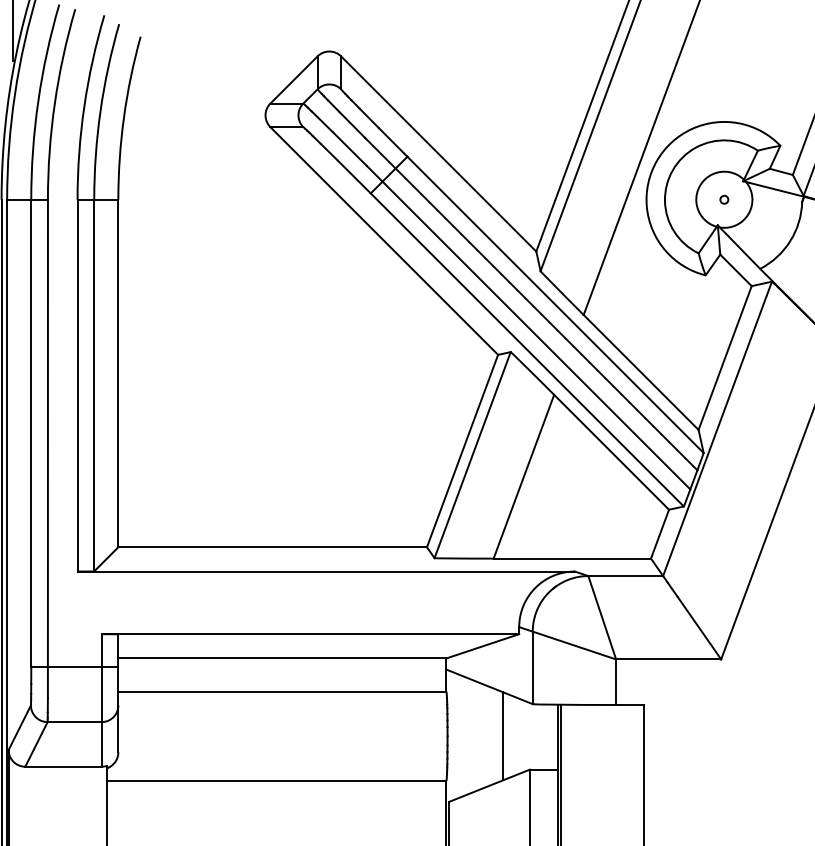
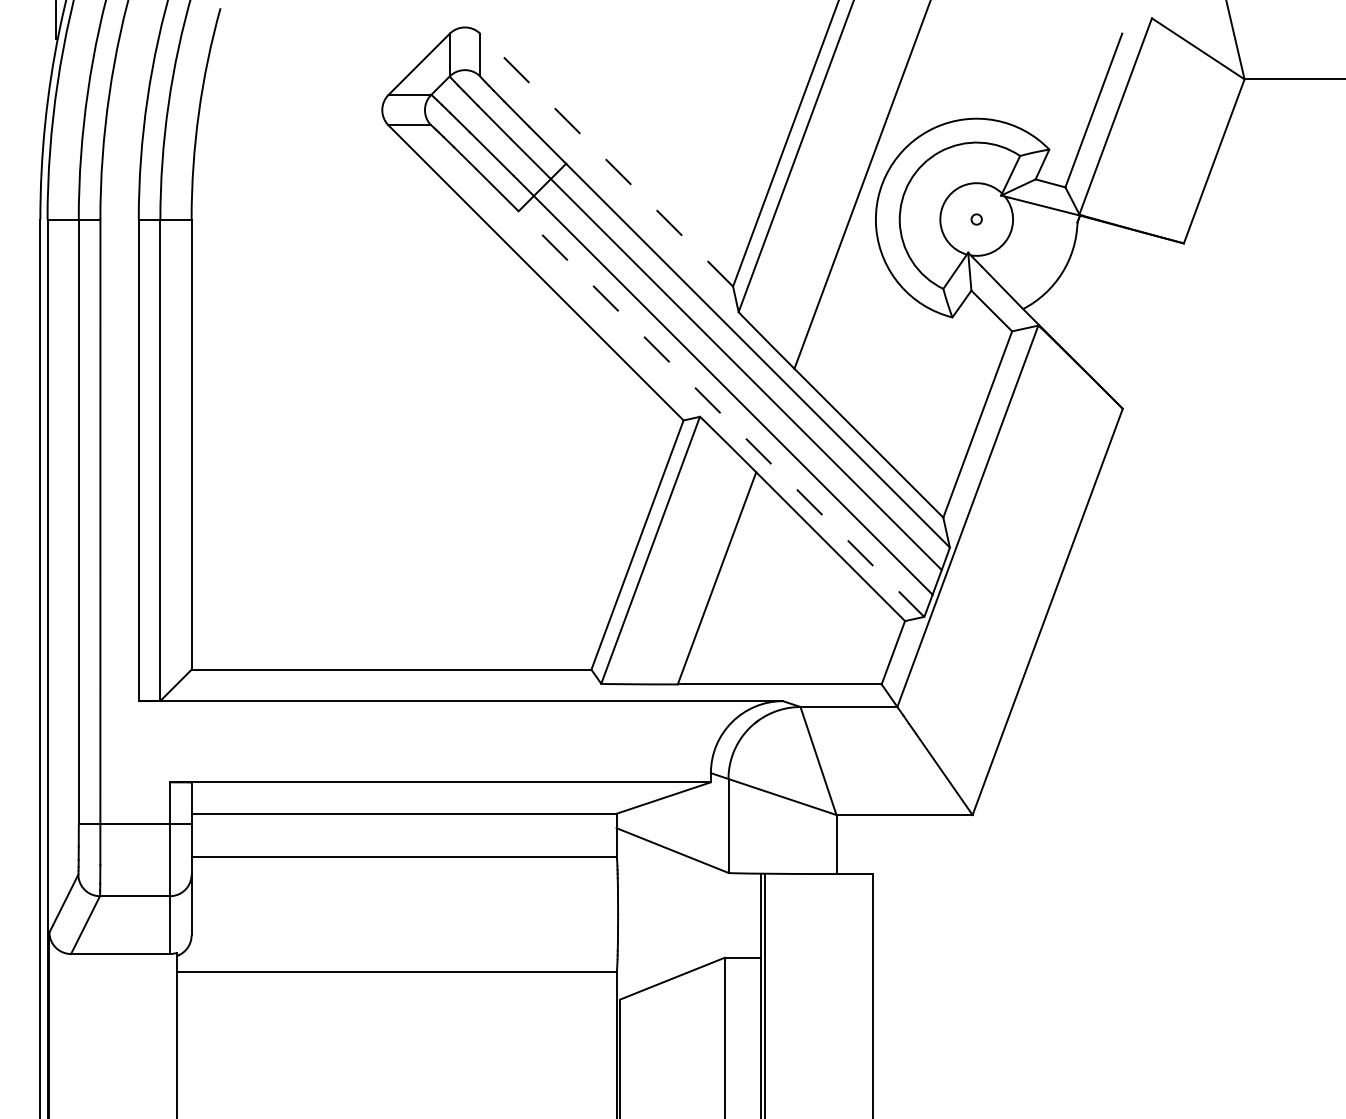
line: (438, 154) -> (606, 160), solid -> dashed
line: (527, 350) -> (721, 414), solid -> dashed
line: (502, 736) -> (689, 914), removed

